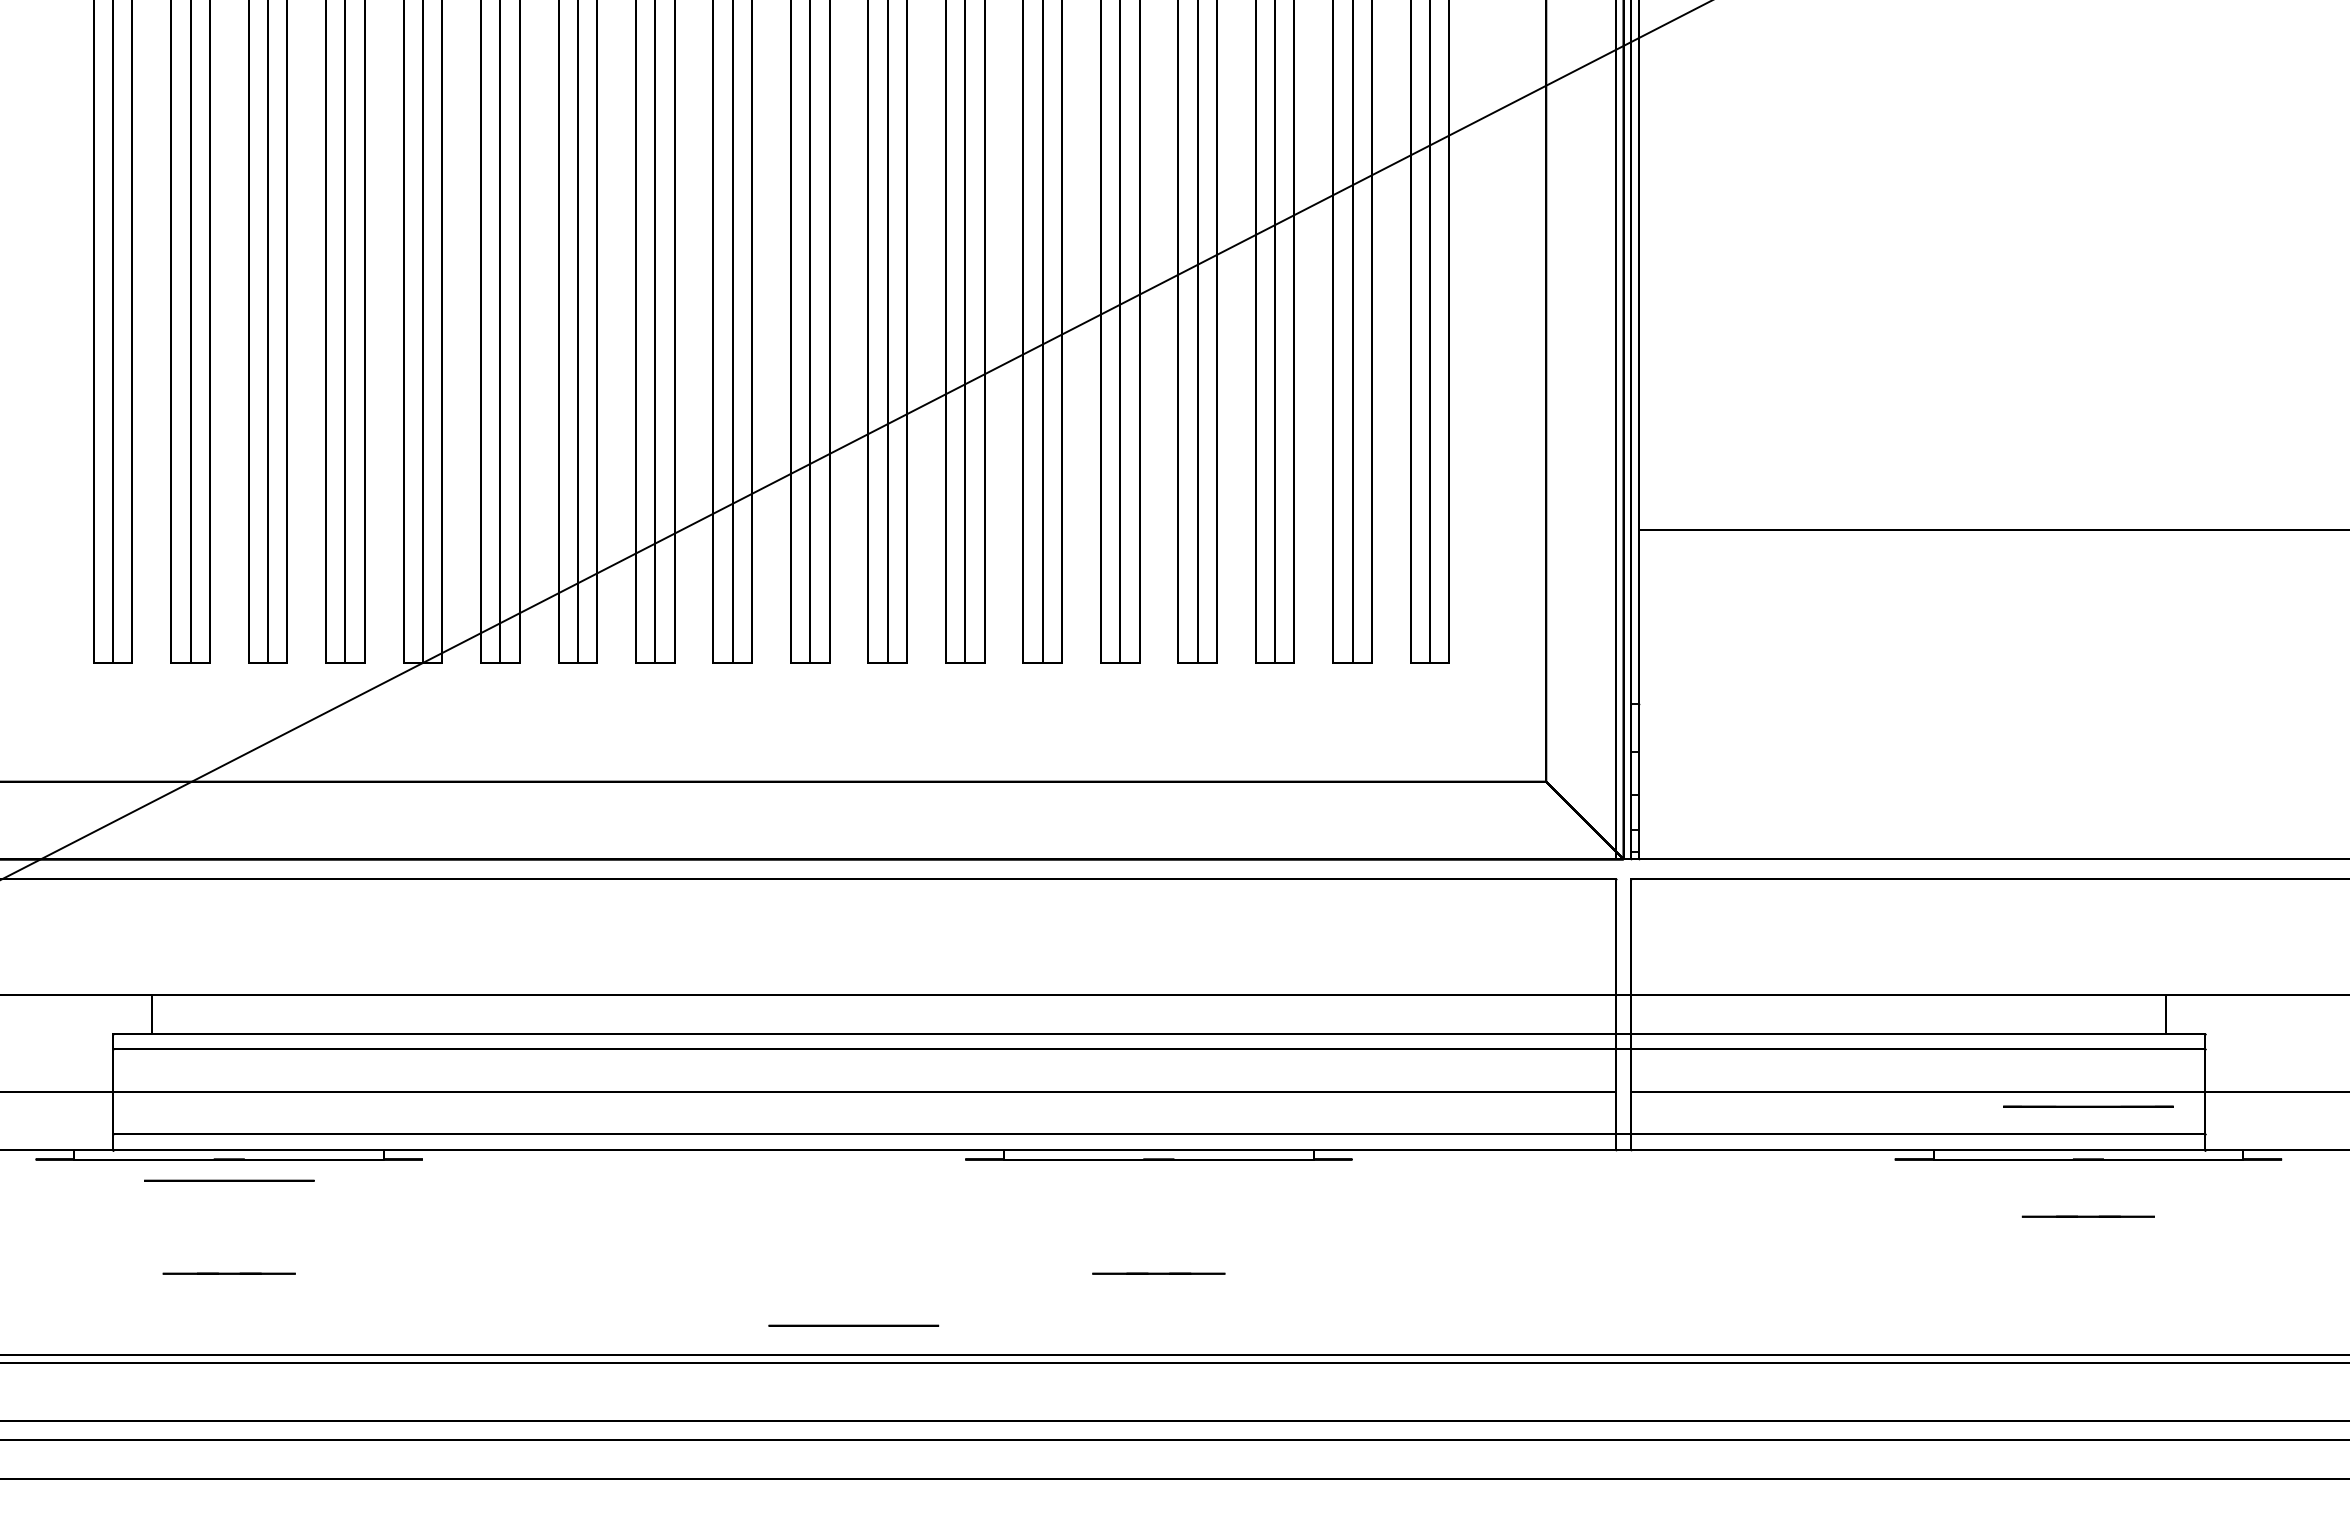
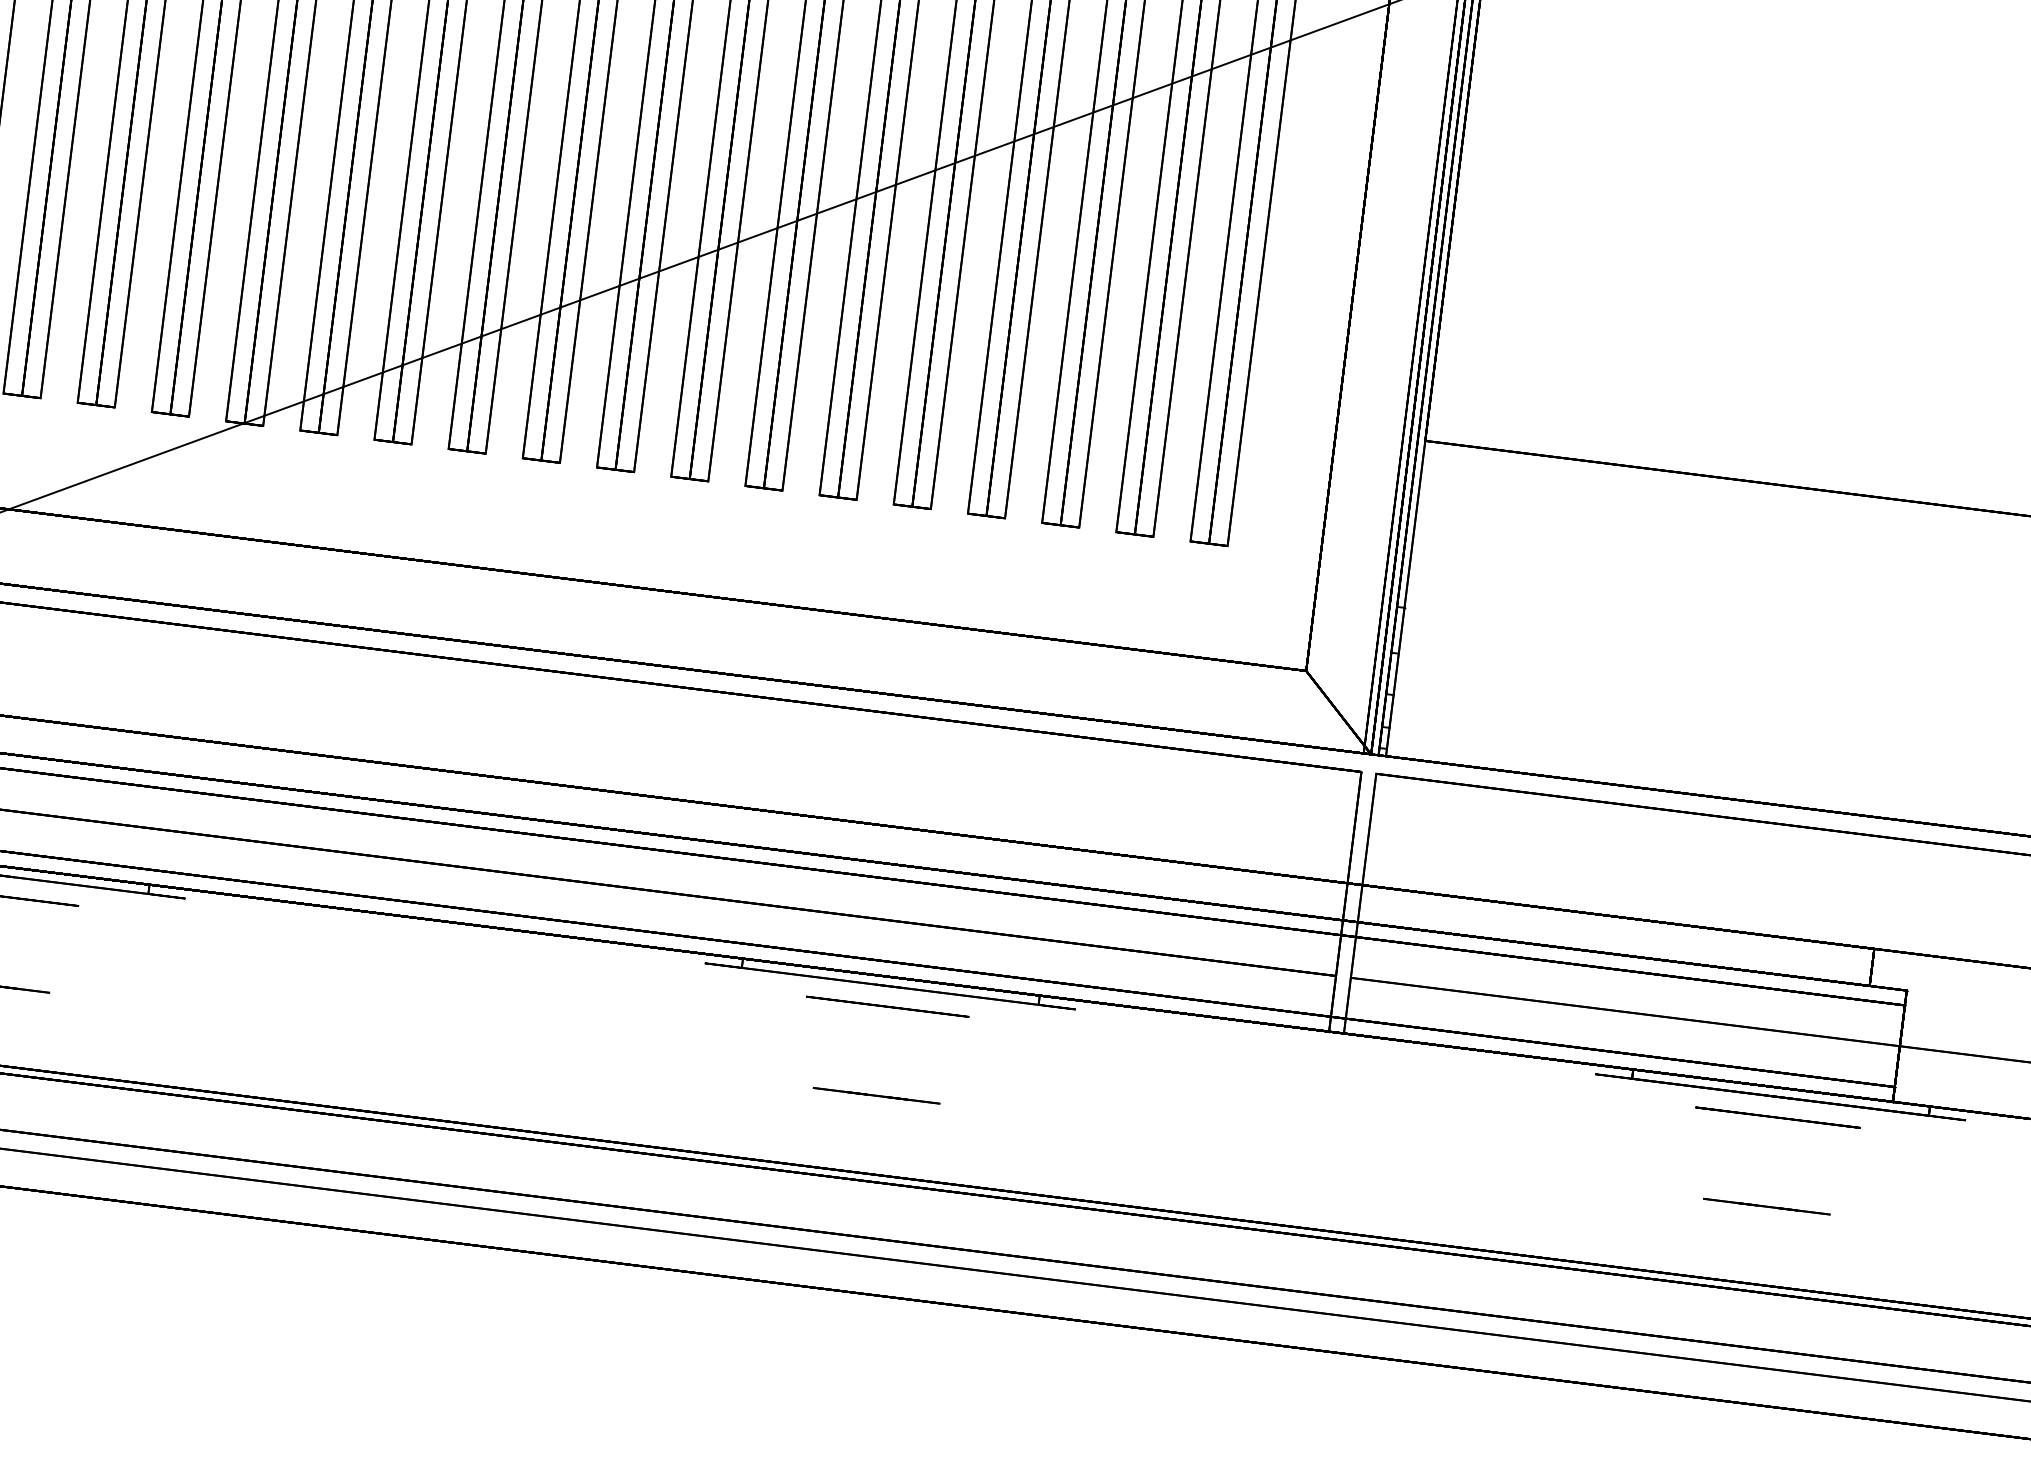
line: (2088, 1106) -> (1778, 1117), moved
line: (2087, 1216) -> (1766, 1206), moved
circle: (853, 1325) -> (887, 1006), moved

